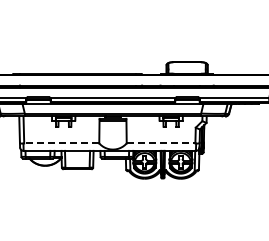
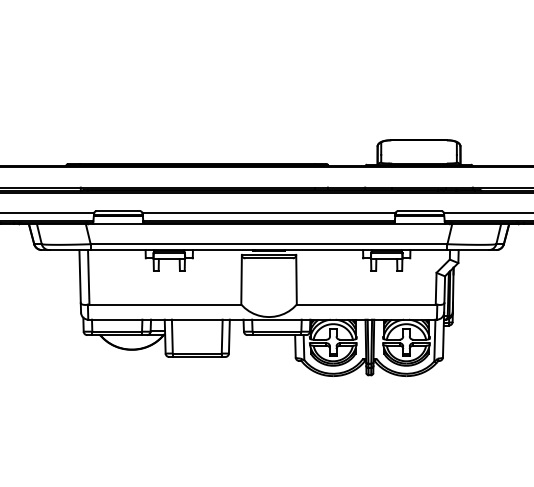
line: (61, 143) -> (164, 304), dashed -> solid
line: (161, 143) -> (367, 304), dashed -> solid

